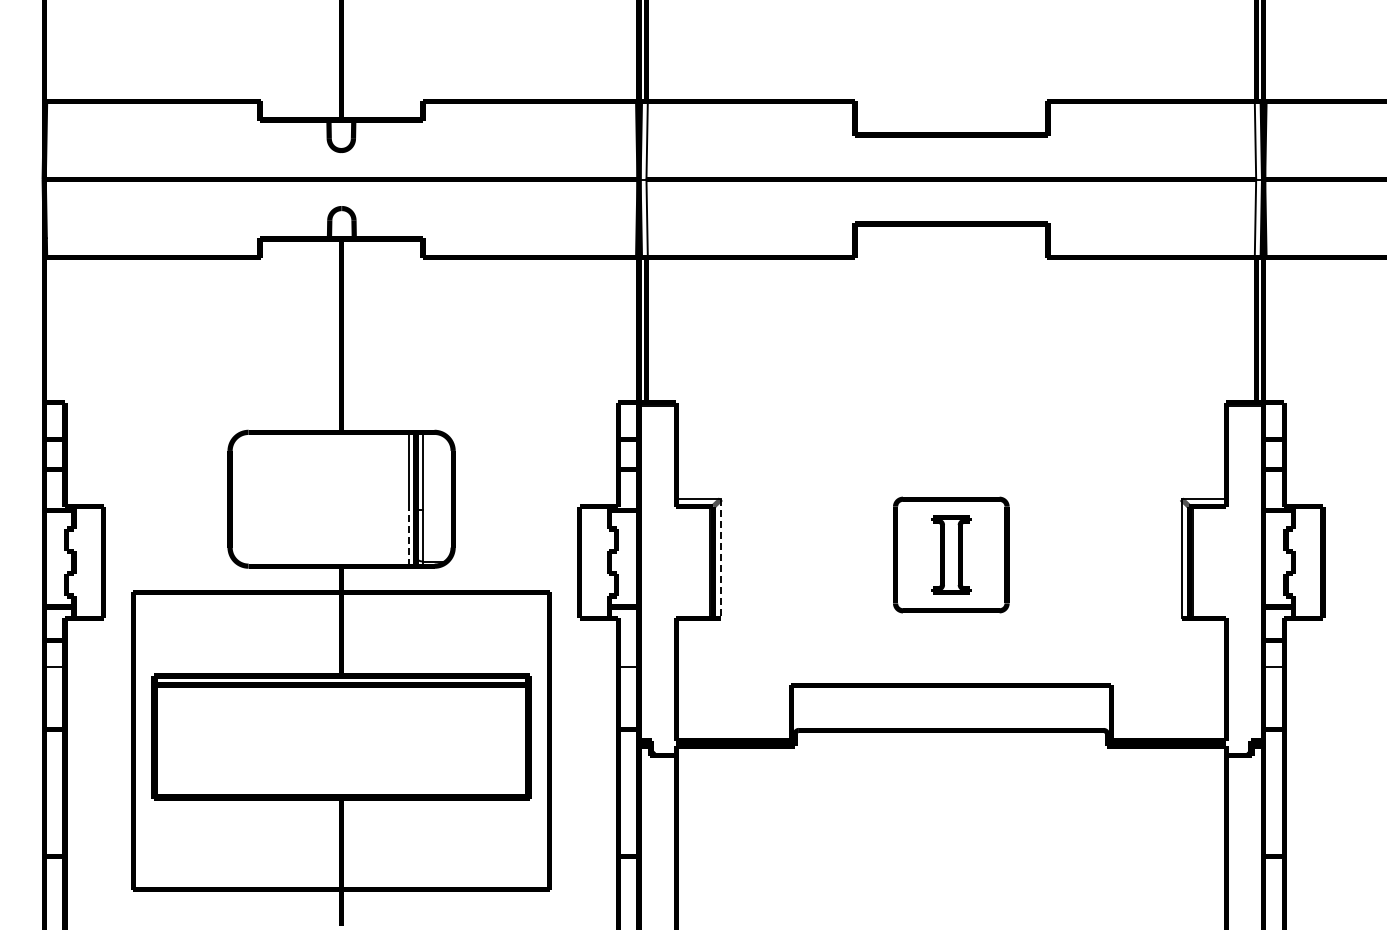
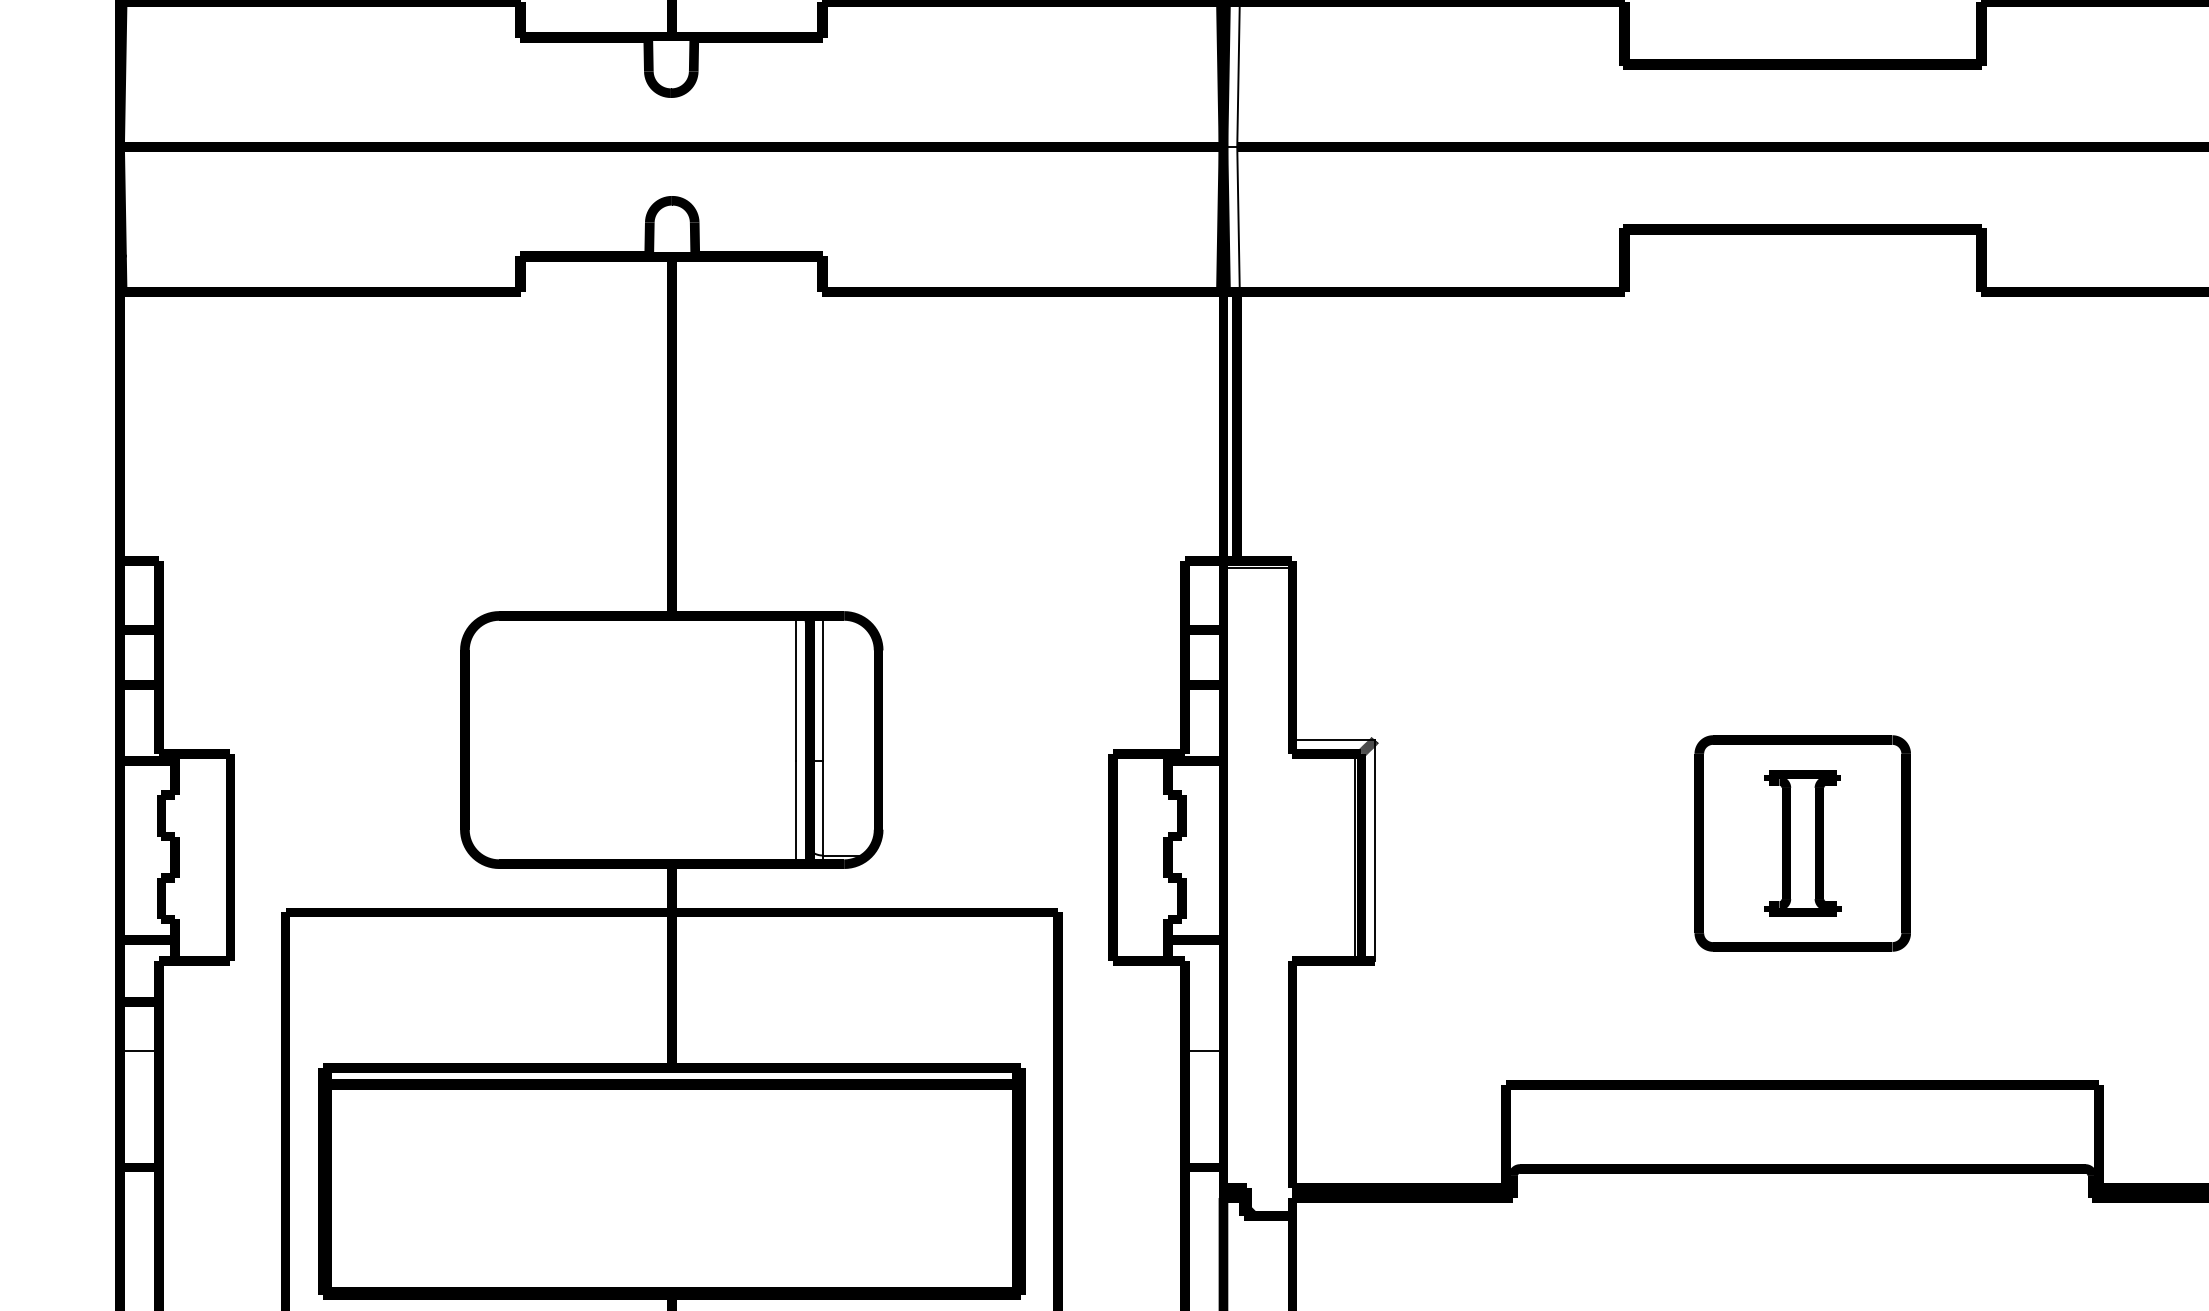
line: (408, 538) -> (795, 812), dashed -> solid
line: (720, 559) -> (1374, 851), dashed -> solid

